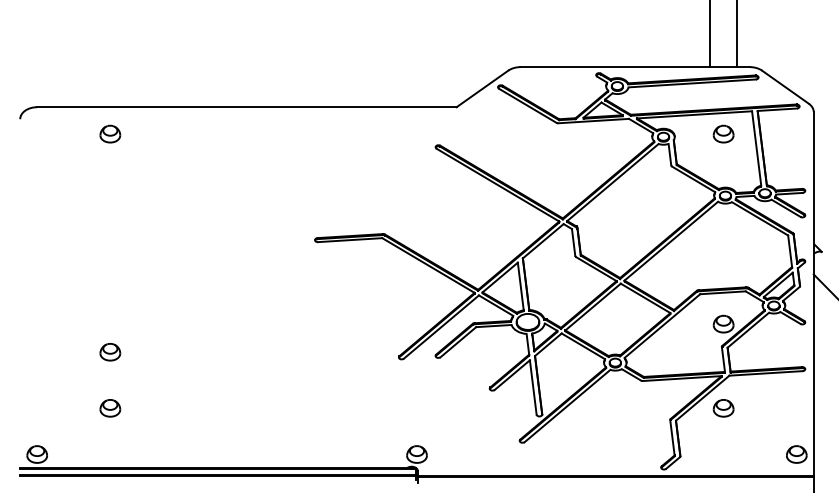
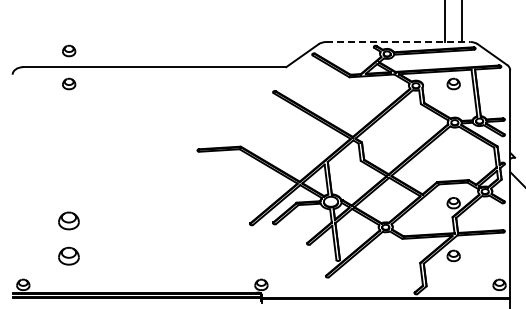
line: (635, 67) -> (398, 42), solid -> dashed
part: (110, 80) -> (69, 50), added
part: (110, 351) -> (69, 220), size x1.6
part: (110, 407) -> (69, 255), size x1.6

